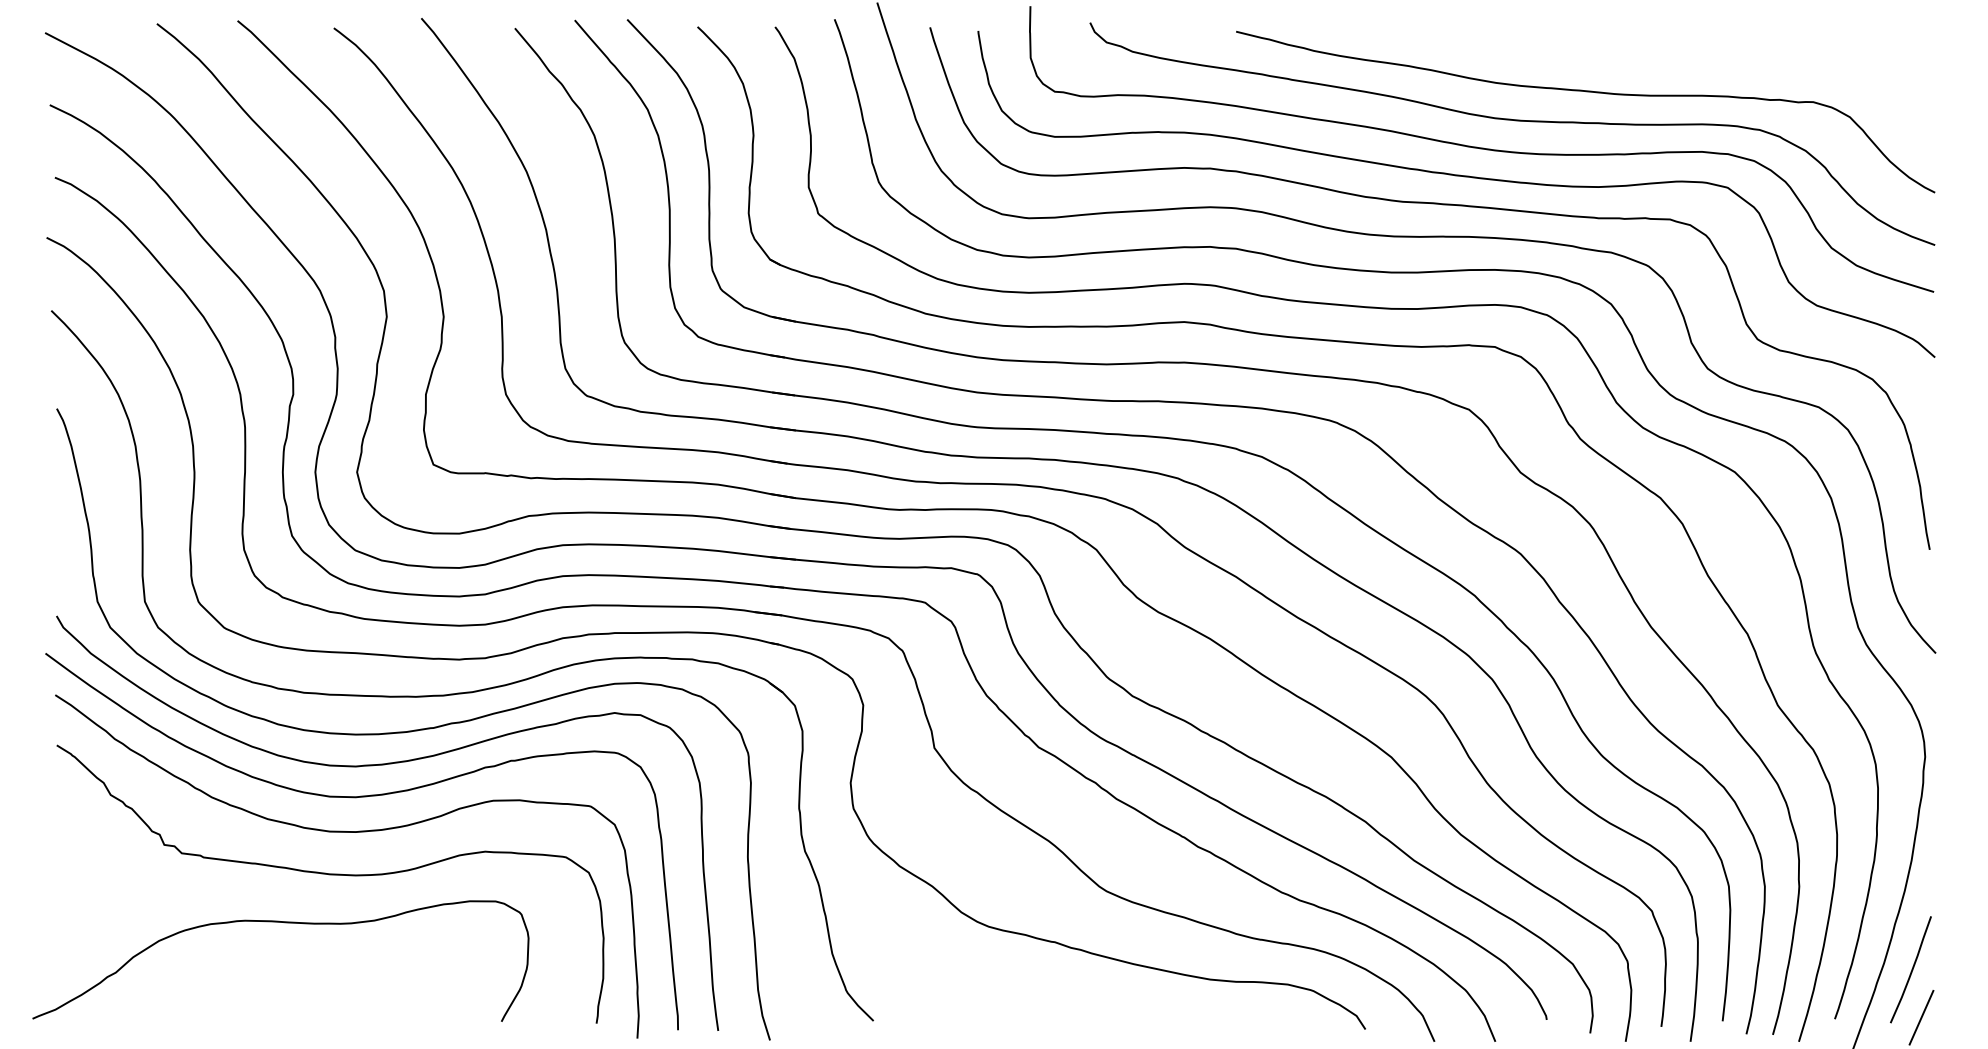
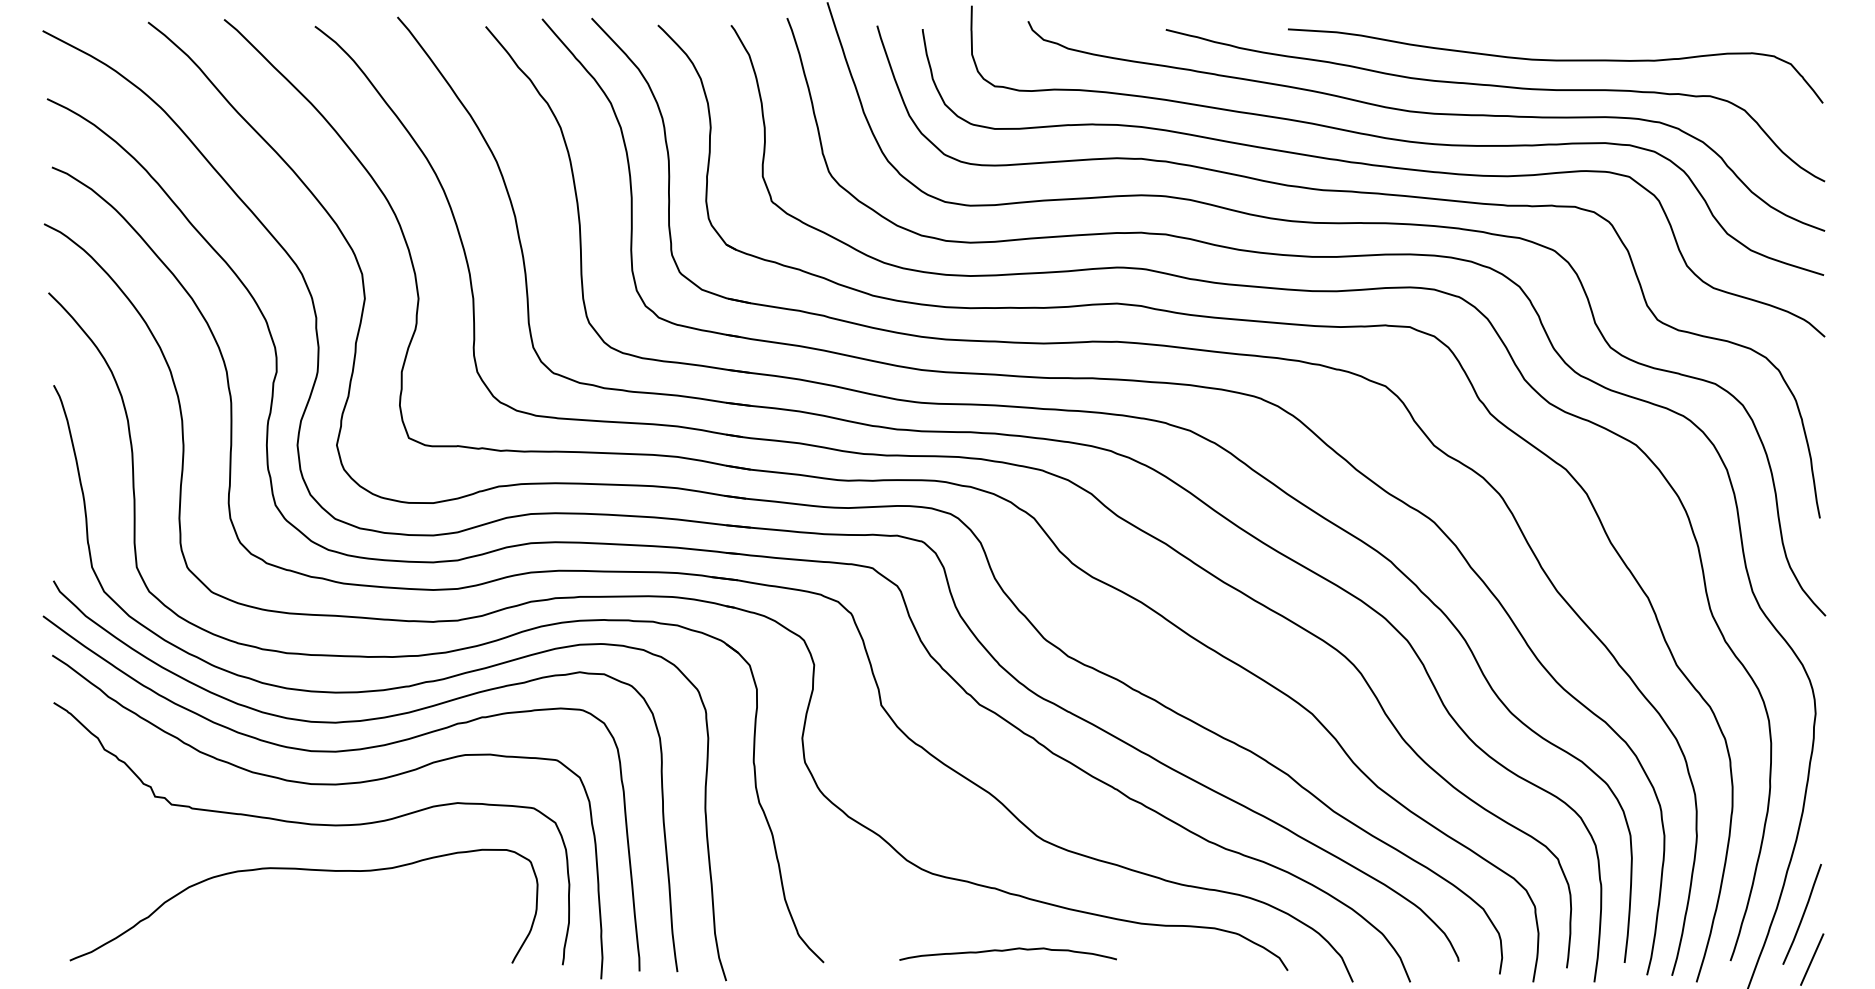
curve: (1649, 65) -> (1555, 61), added
curve: (280, 923) -> (303, 870), moved
curve: (1067, 1009) -> (1006, 951), added

